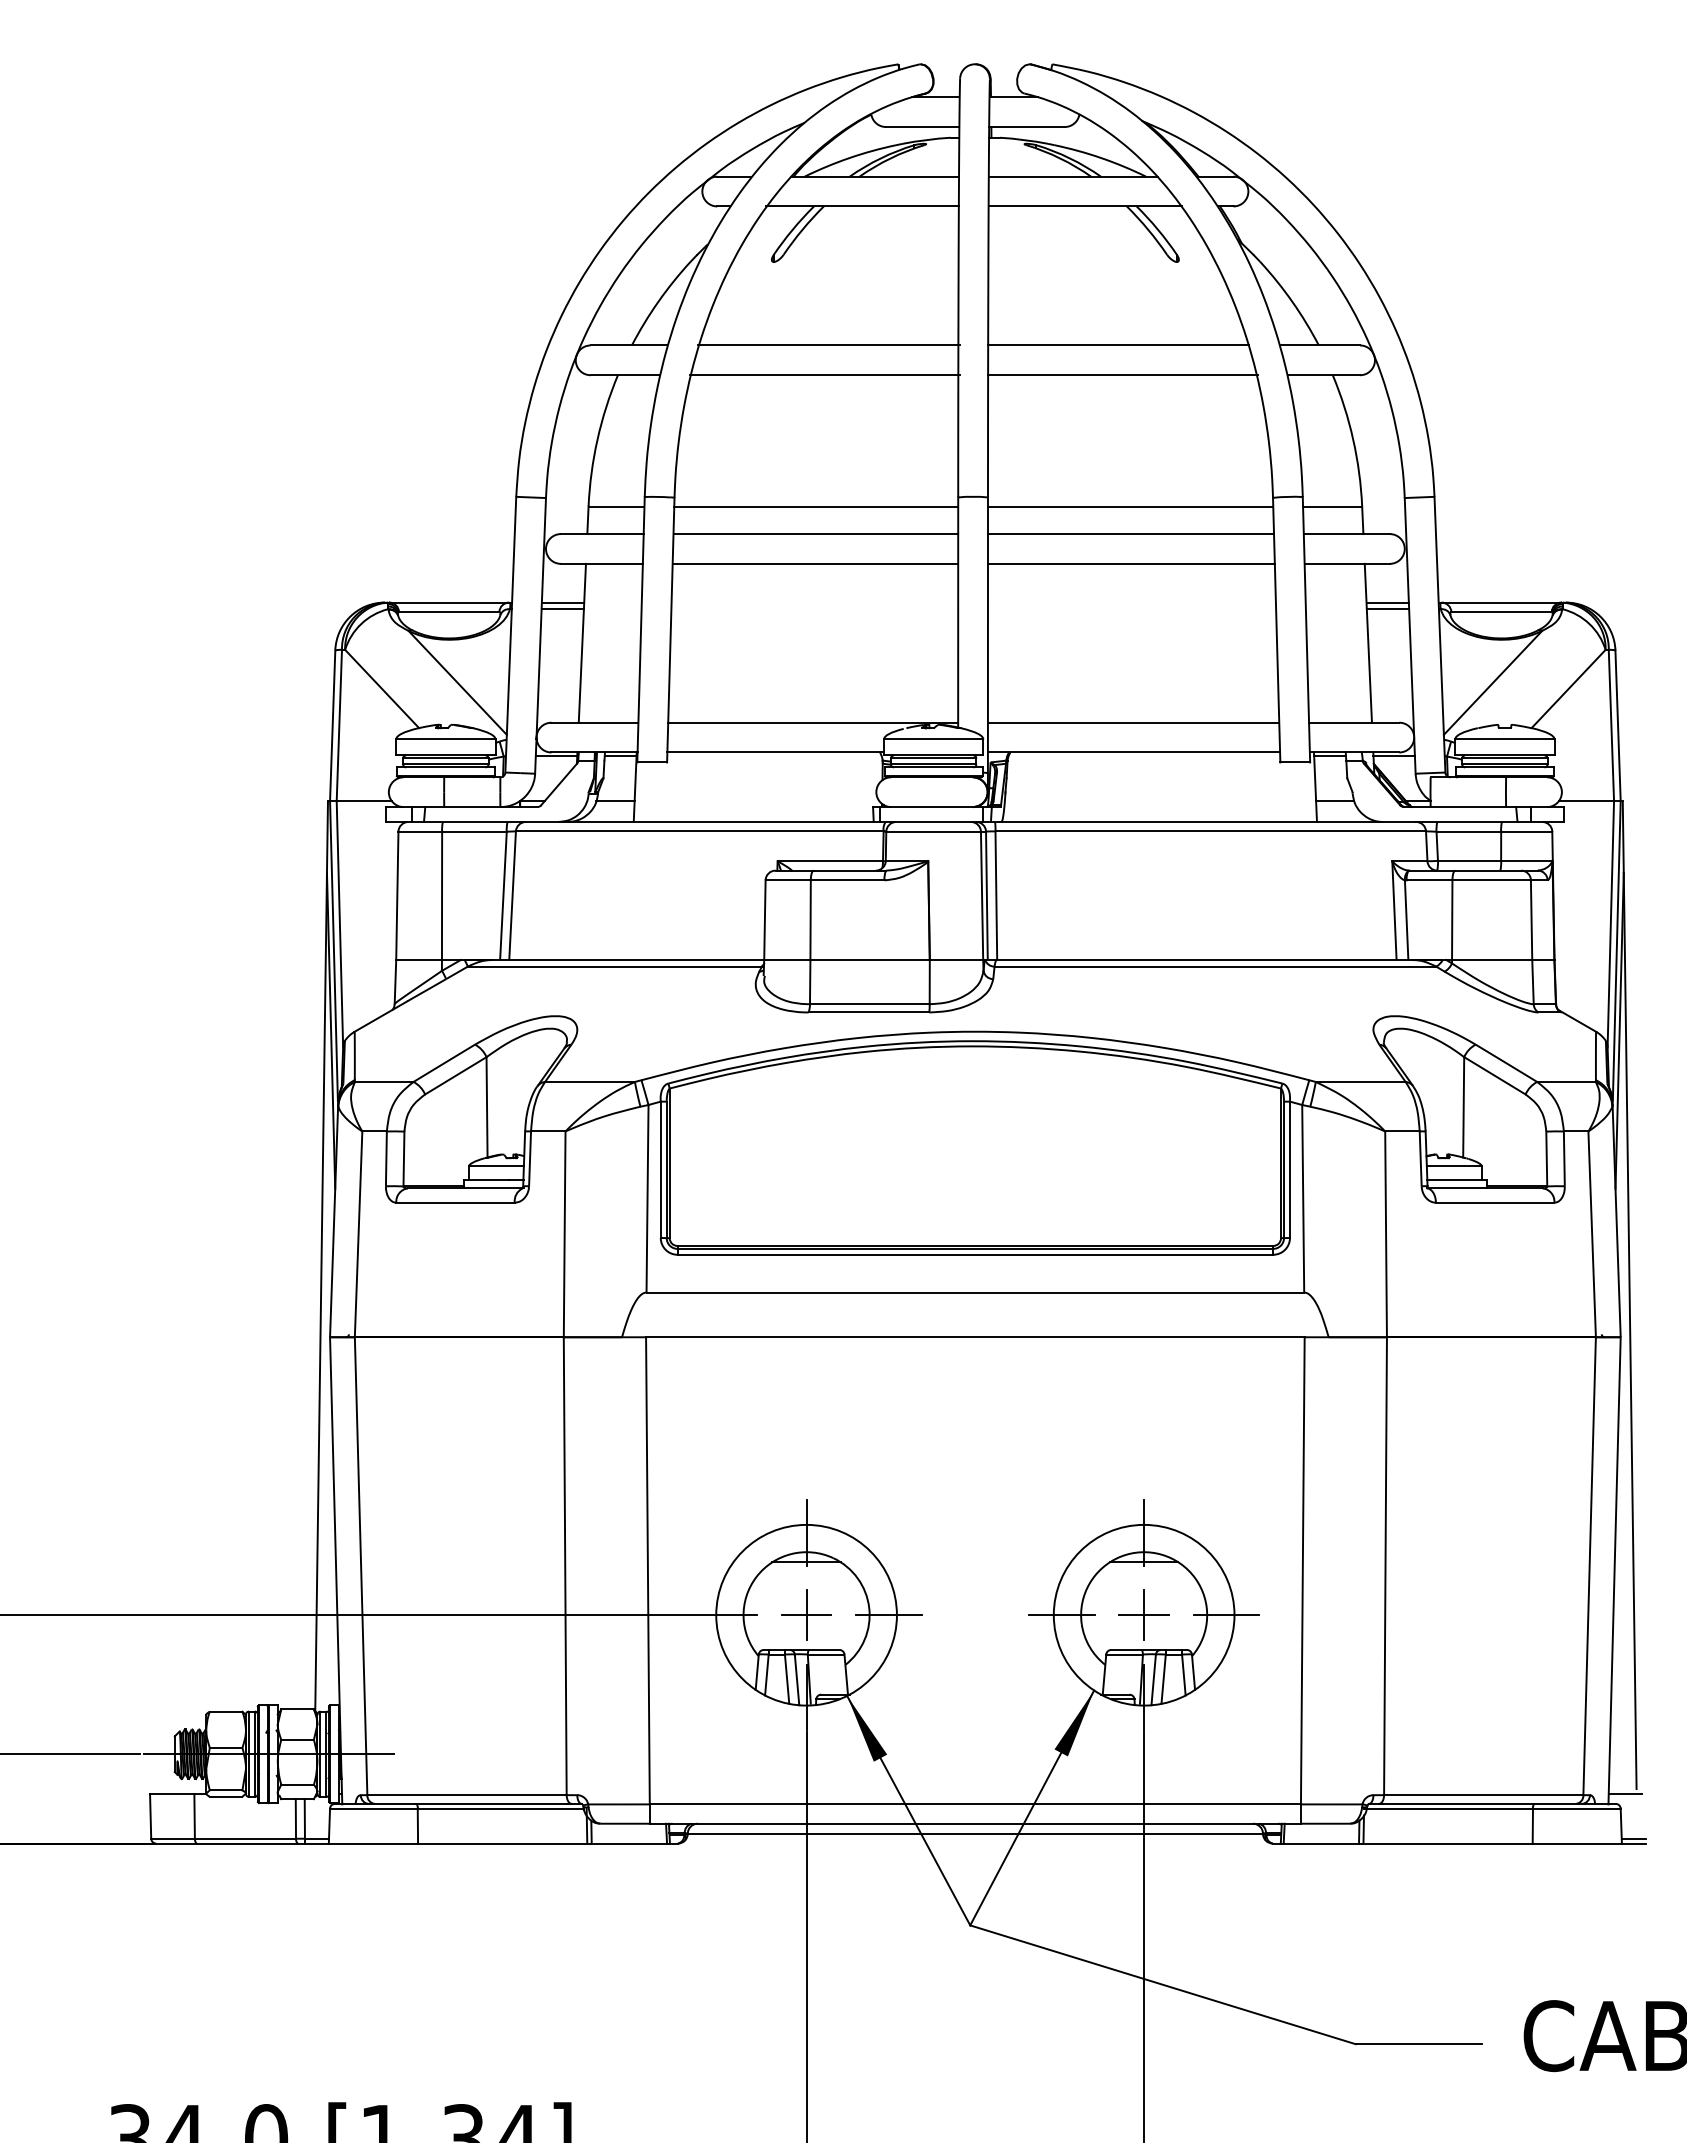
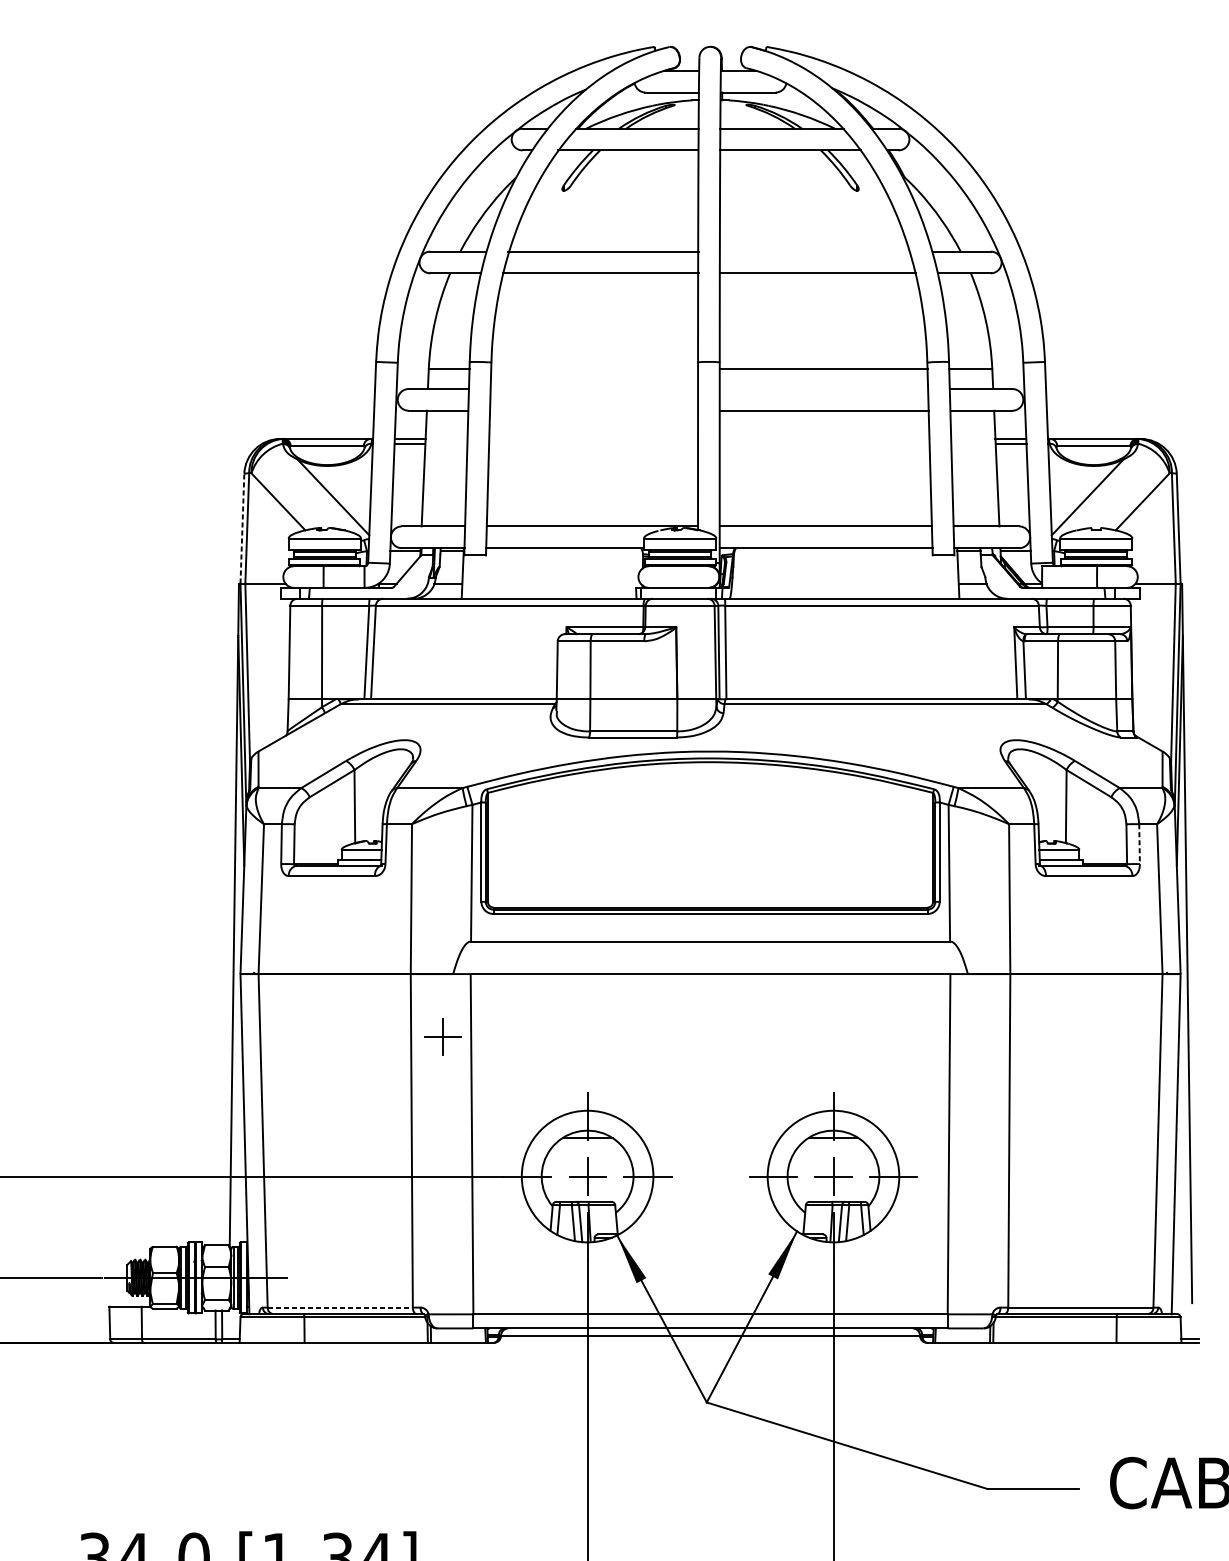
line: (1118, 345) -> (814, 251), removed
line: (816, 506) -> (594, 368), removed
line: (815, 534) -> (594, 389), removed
line: (1130, 534) -> (823, 389), removed
line: (815, 563) -> (594, 410), removed
line: (332, 725) -> (242, 528), solid -> dashed
line: (1564, 1160) -> (1139, 845), solid -> dashed
part: (608, 1422) -> (443, 1036), added
line: (1624, 1793) -> (1183, 1306), removed
line: (467, 1795) -> (340, 1307), solid -> dashed

